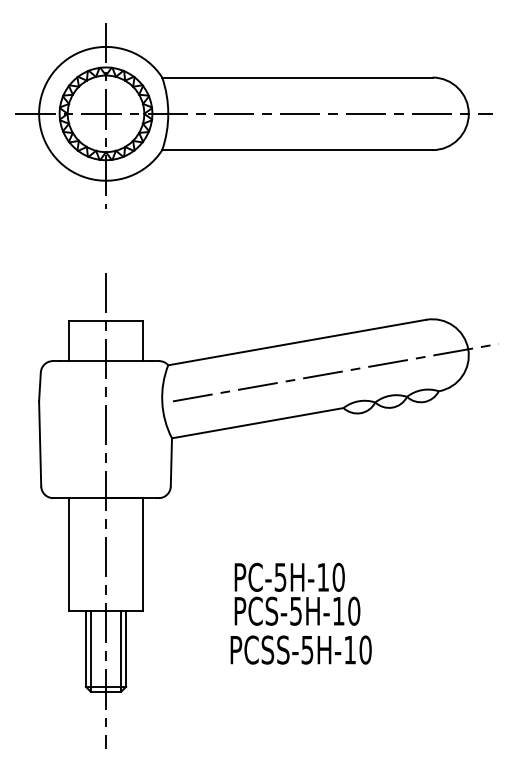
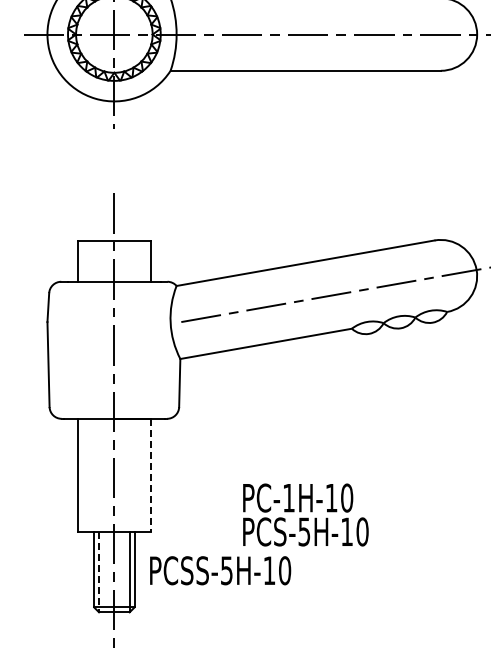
line: (142, 555) -> (150, 476), solid -> dashed
text: (280, 577) -> (288, 498), PC-5H-10 -> PC-1H-10
text: (300, 649) -> (219, 570), moved
line: (90, 651) -> (98, 572), solid -> dashed

